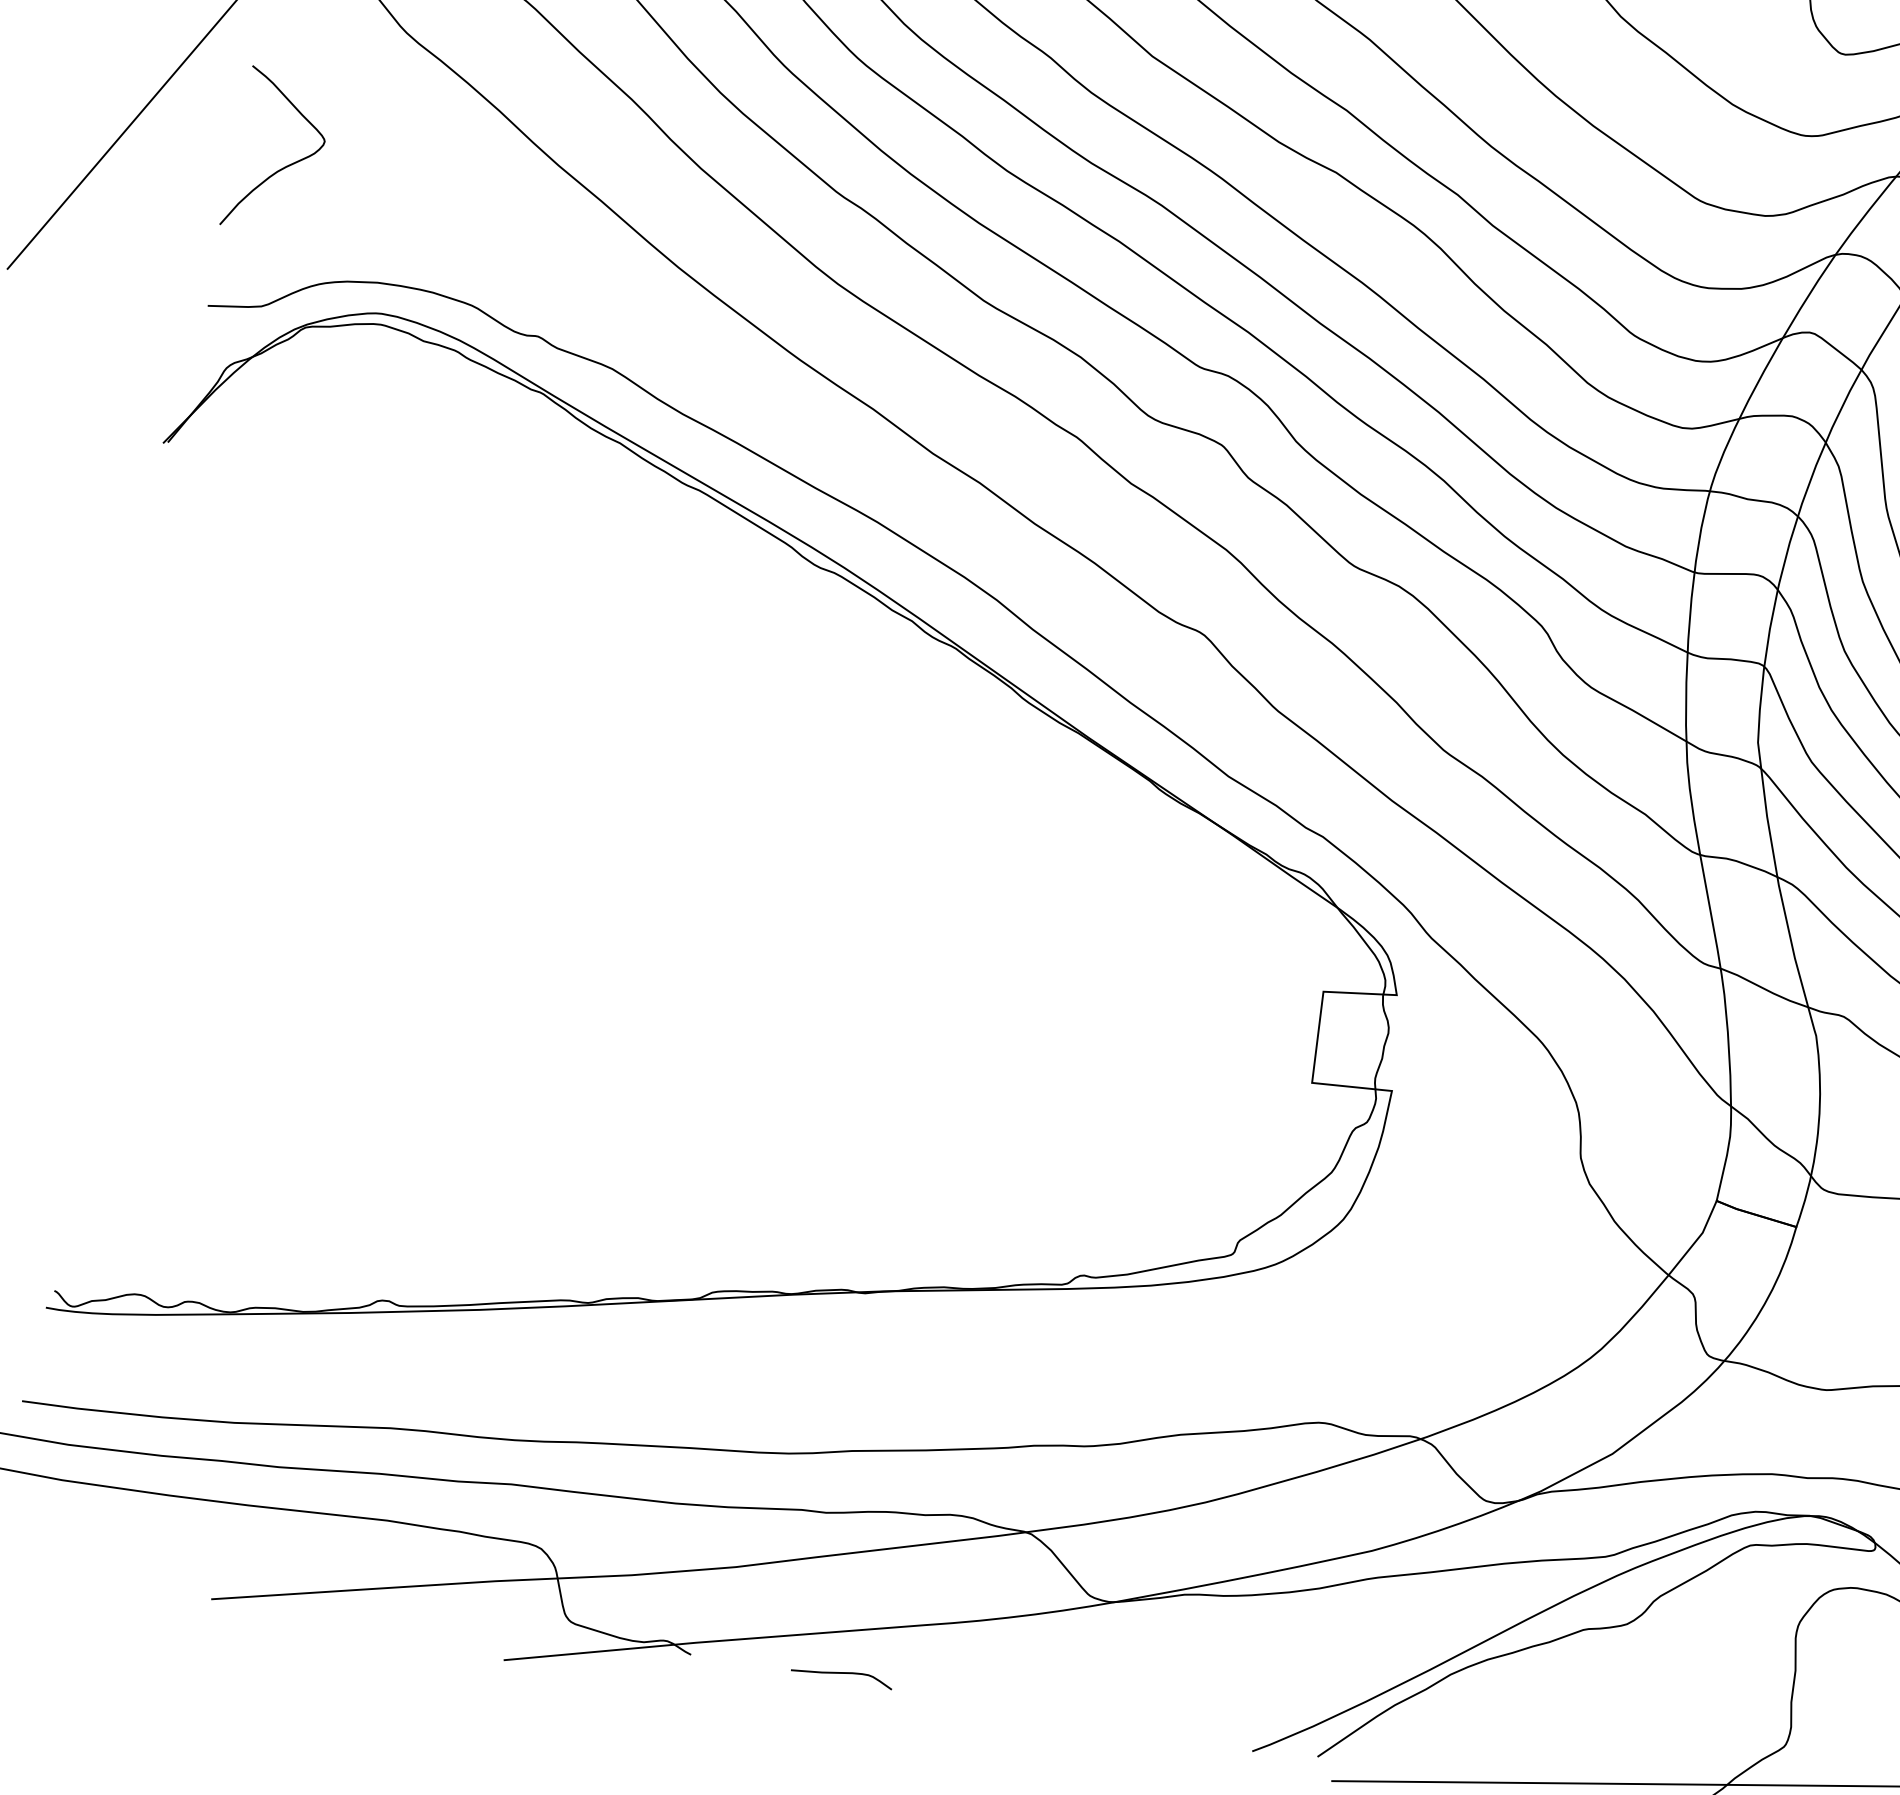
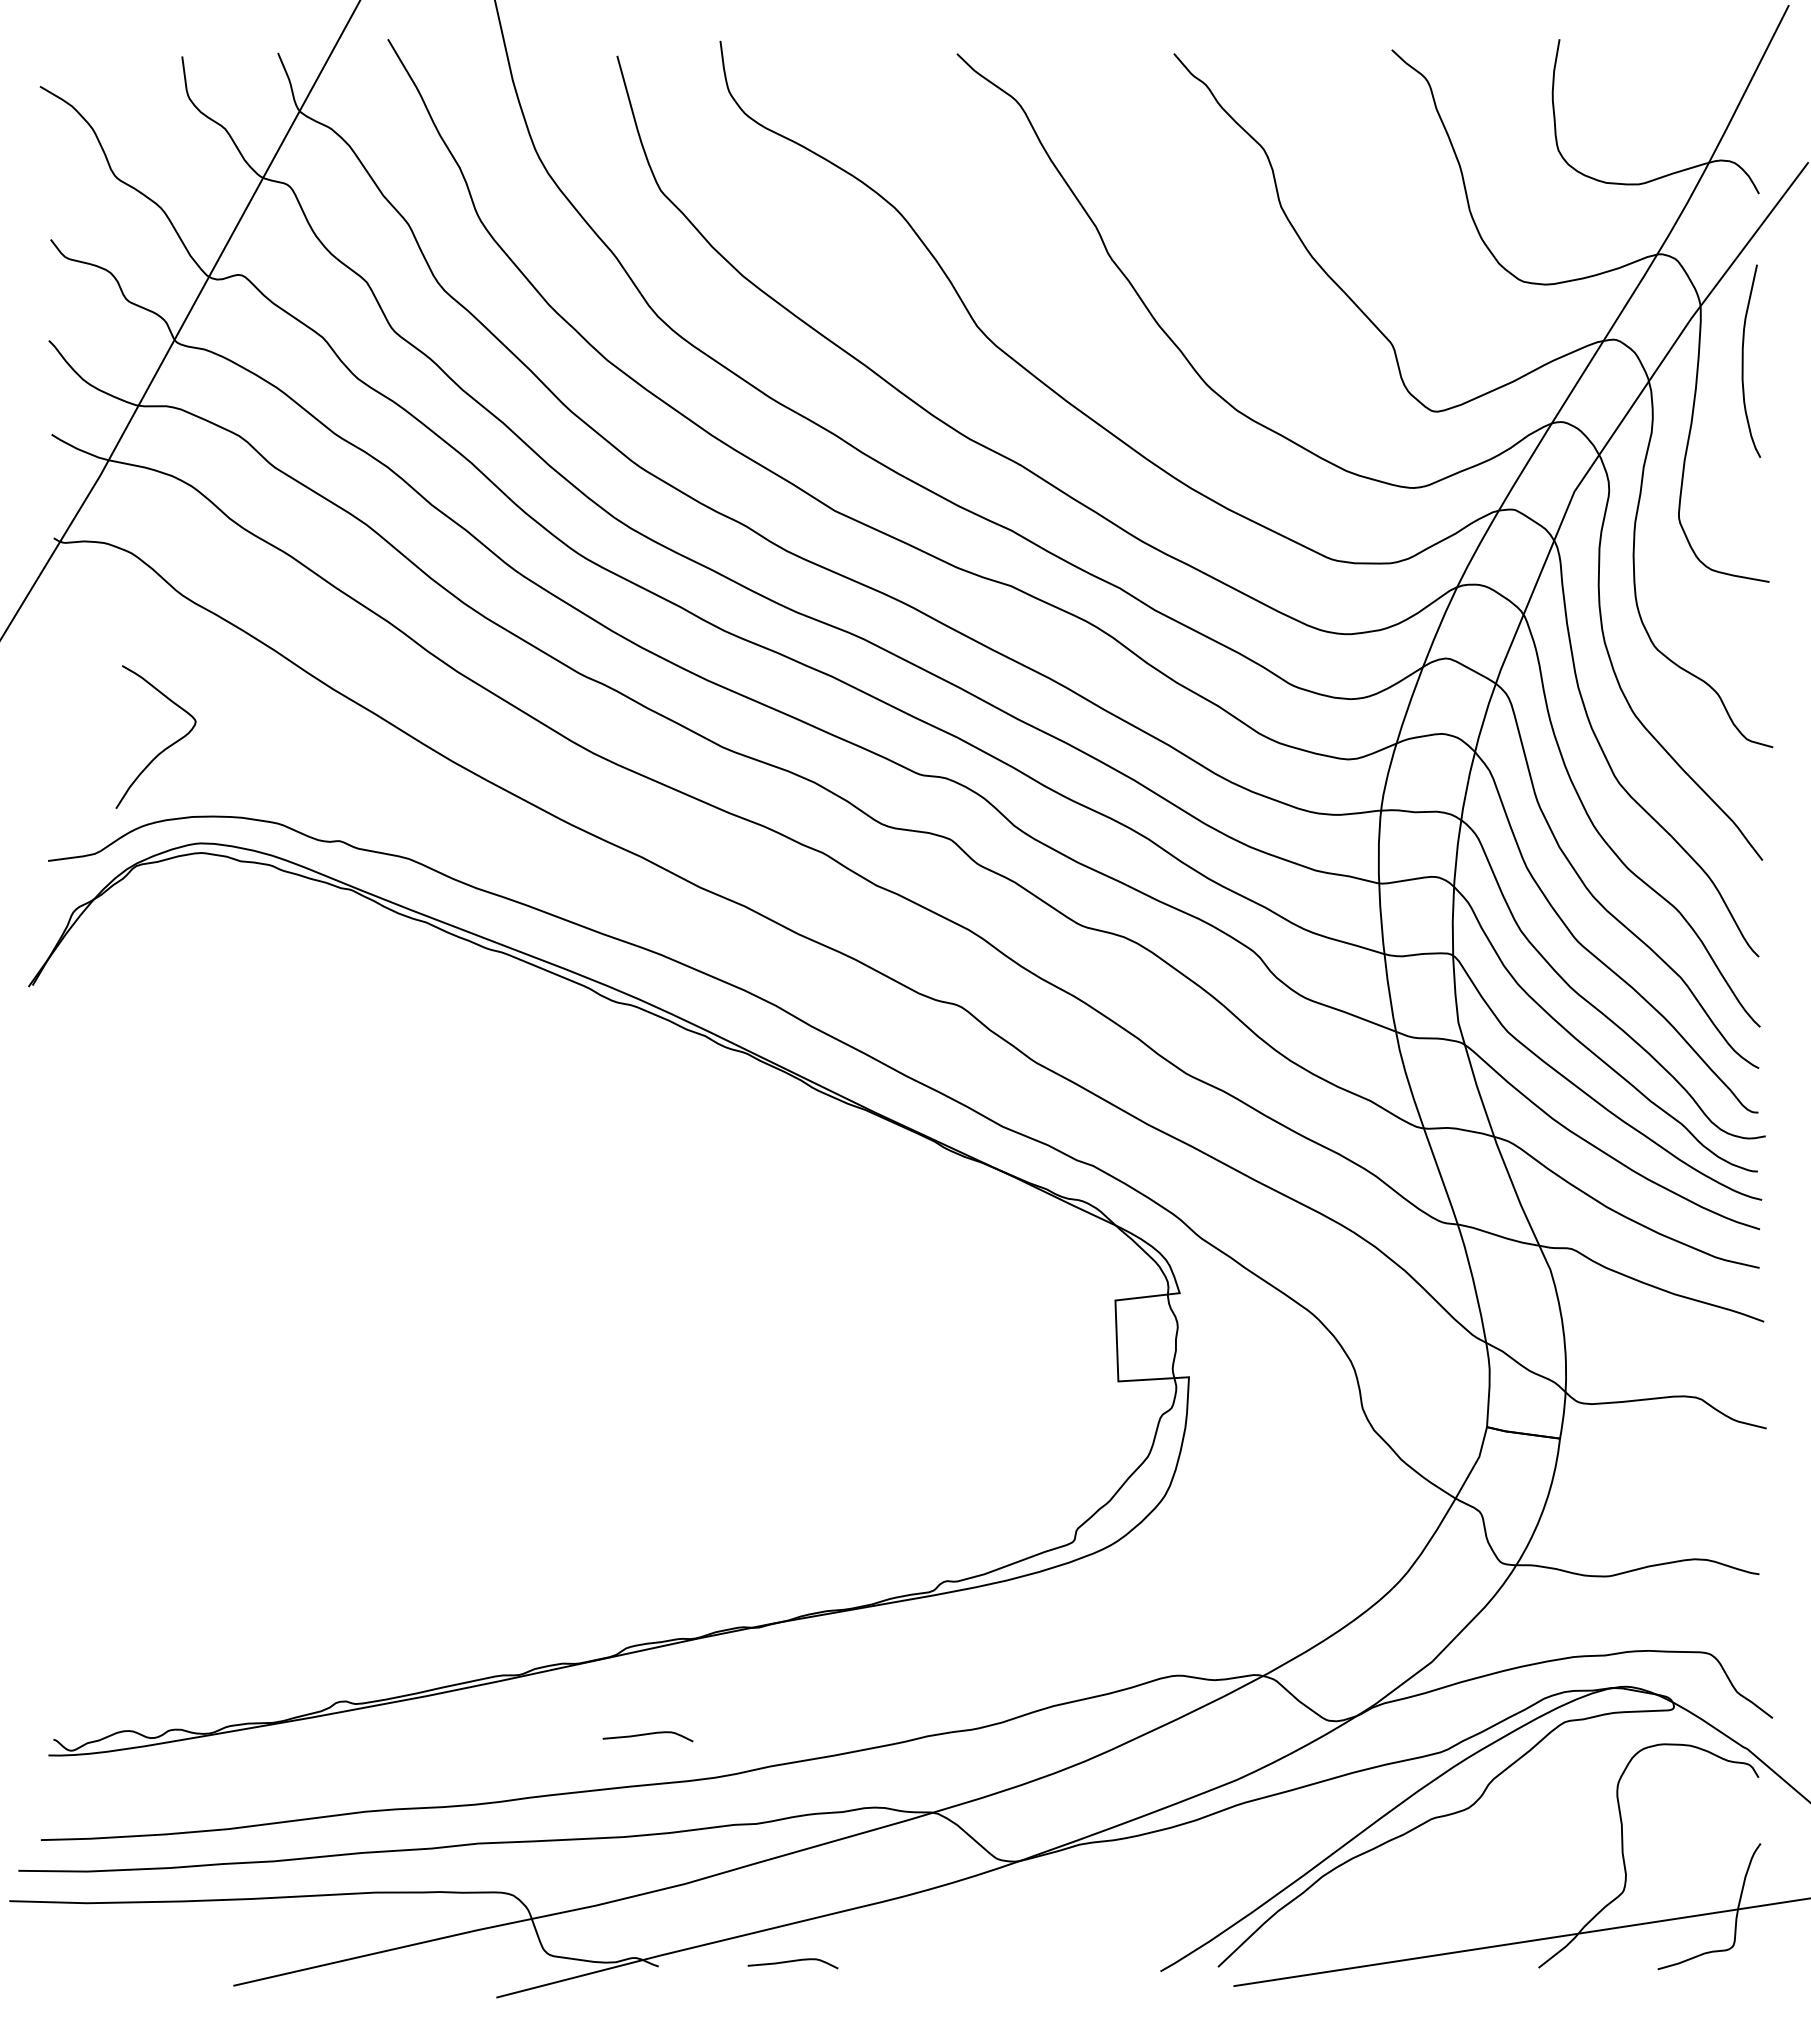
curve: (284, 166) -> (164, 748), moved
curve: (719, 1393) -> (646, 1735), added

